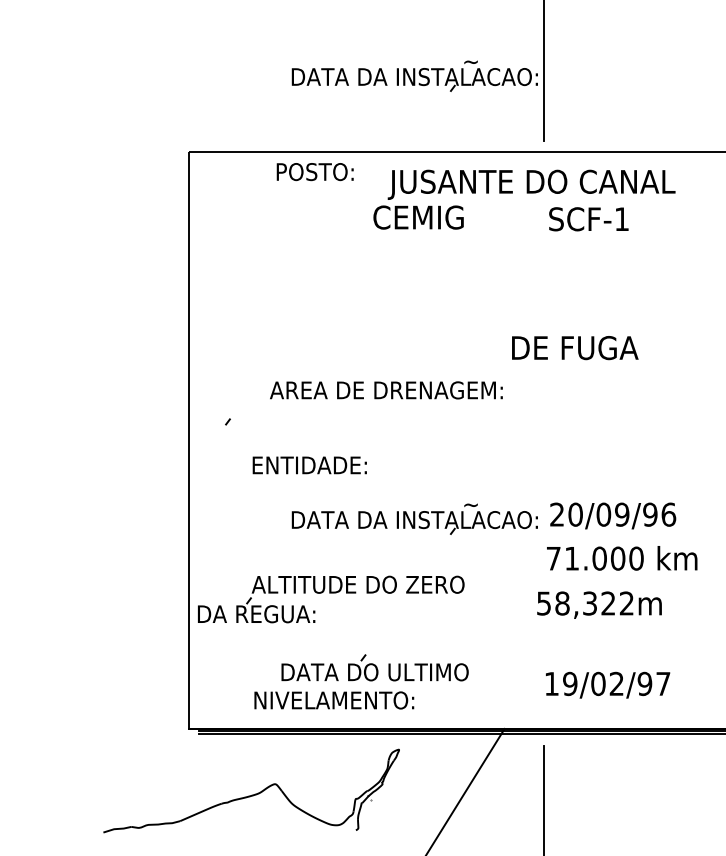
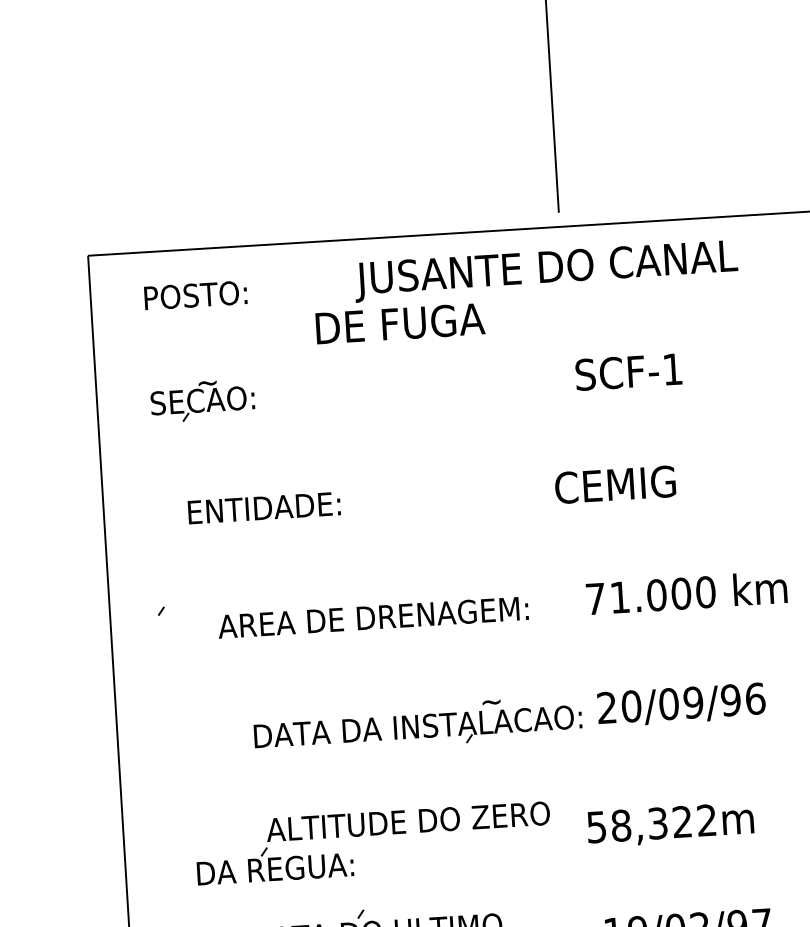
part: (414, 75) -> (381, 135), removed
text: (314, 172) -> (194, 296), moved
text: (420, 217) -> (400, 323), CEMIG -> DE FUGA
text: (588, 219) -> (628, 372), moved
part: (268, 266) -> (202, 401), added
text: (575, 348) -> (617, 485), DE FUGA -> CEMIG
text: (386, 390) -> (373, 617), moved
text: (309, 465) -> (263, 508), moved
text: (622, 558) -> (687, 593), moved
part: (331, 599) -> (373, 843), moved

